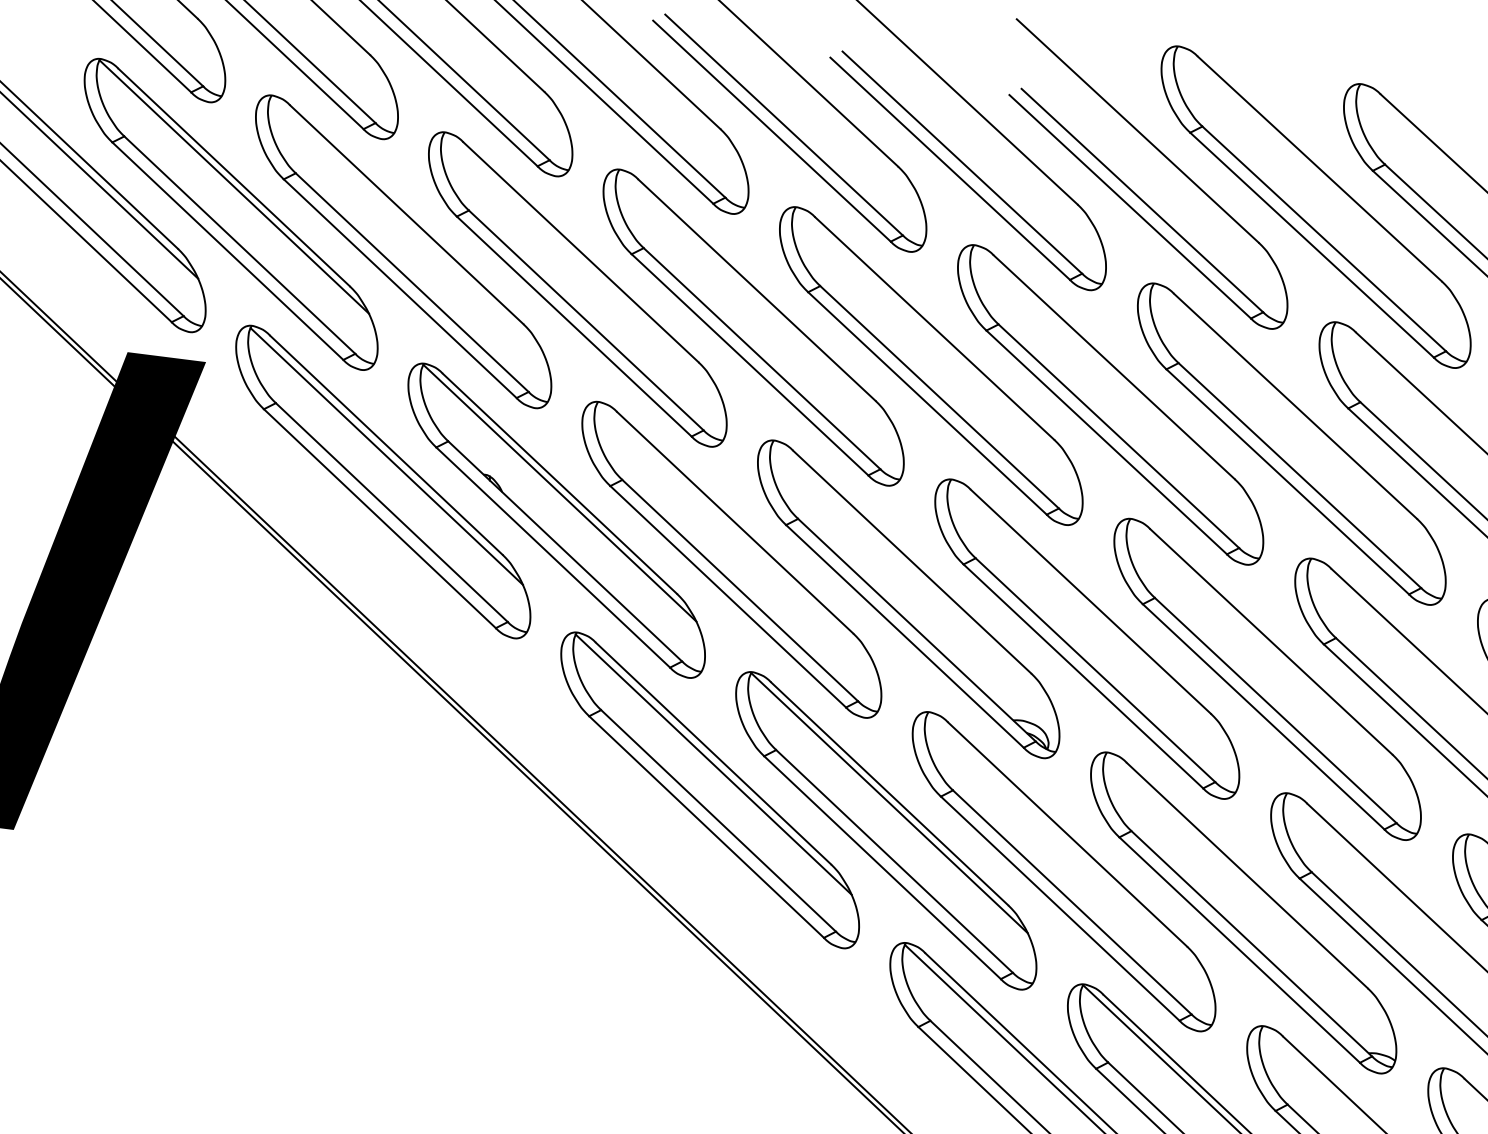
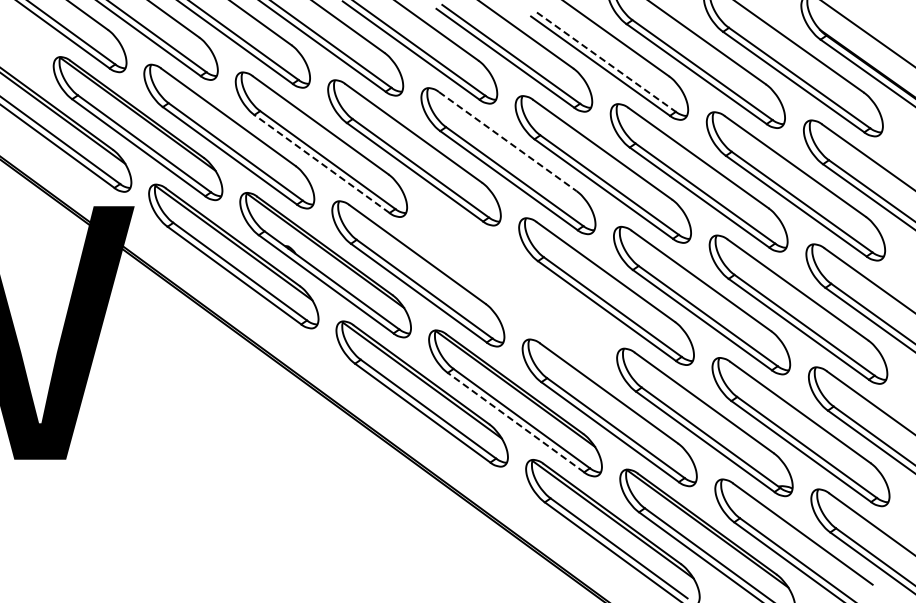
line: (1142, 201) -> (606, 62), solid -> dashed
line: (573, 325) -> (321, 163), solid -> dashed
line: (934, 328) -> (507, 141), solid -> dashed
part: (907, 598) -> (511, 282), removed
line: (881, 867) -> (515, 422), solid -> dashed

